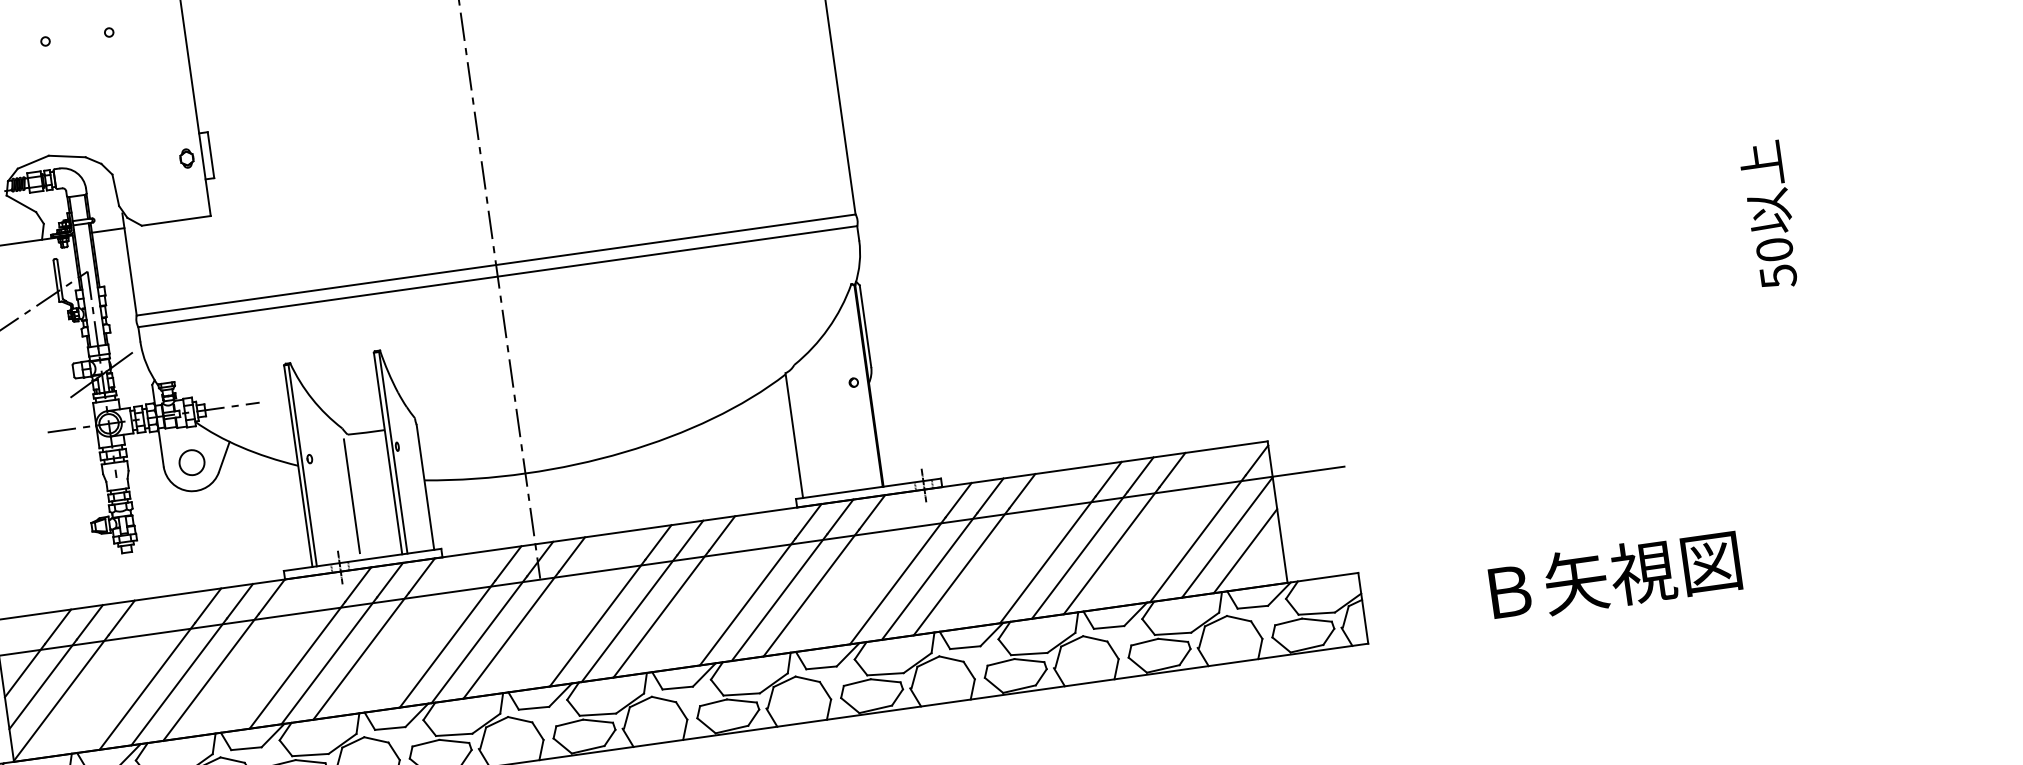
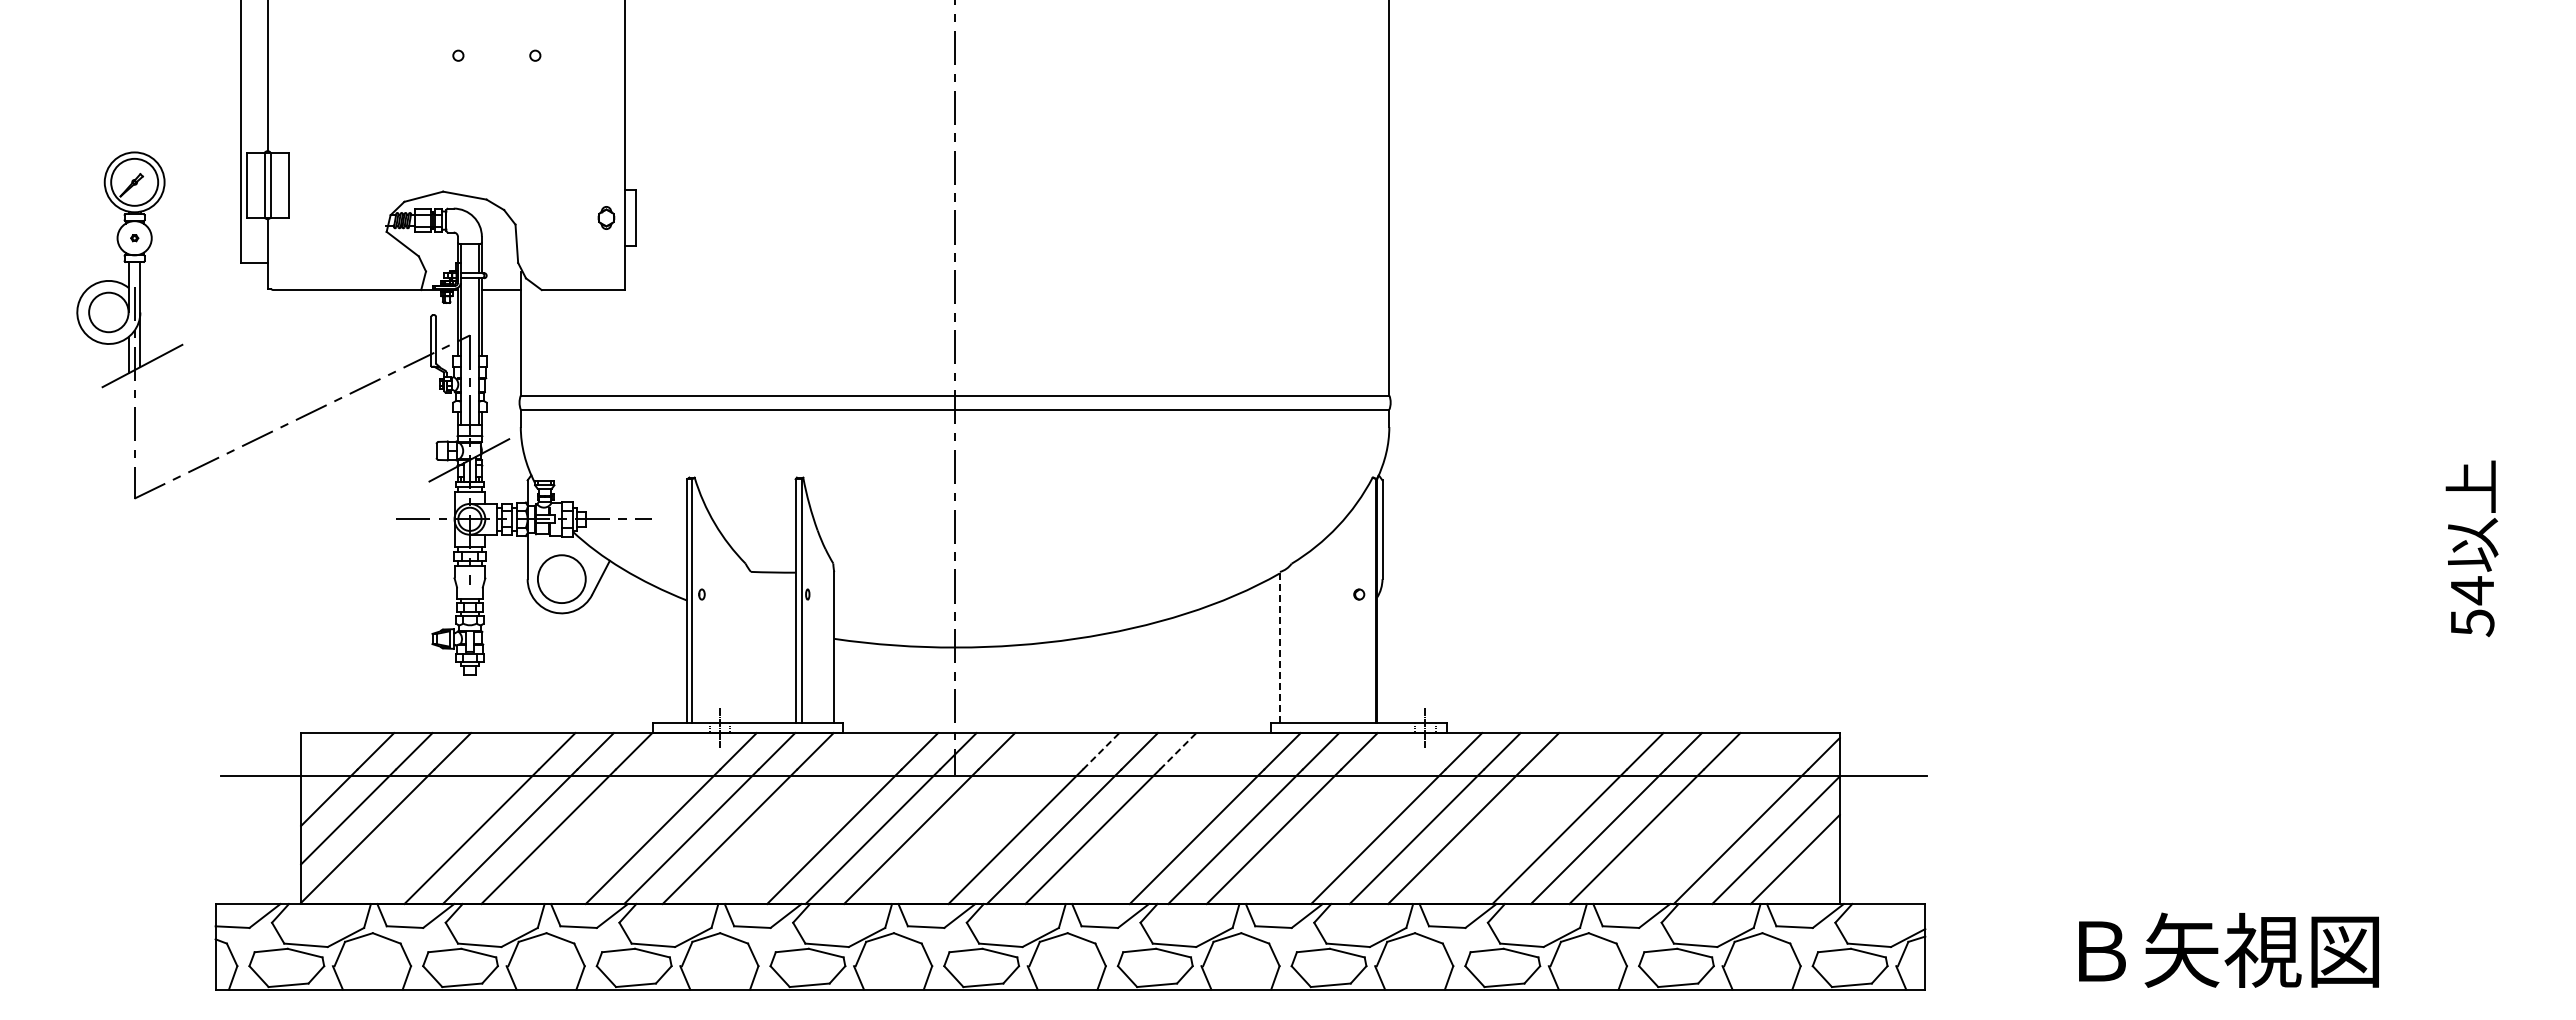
text: (1774, 249) -> (2472, 590), 50 -> 54
line: (793, 434) -> (1279, 646), solid -> dashed
circle: (191, 462) -> (561, 579), size x1.6
line: (351, 496) -> (745, 645), removed
line: (722, 533) -> (1178, 751), solid -> dashed
line: (658, 542) -> (1101, 751), solid -> dashed

